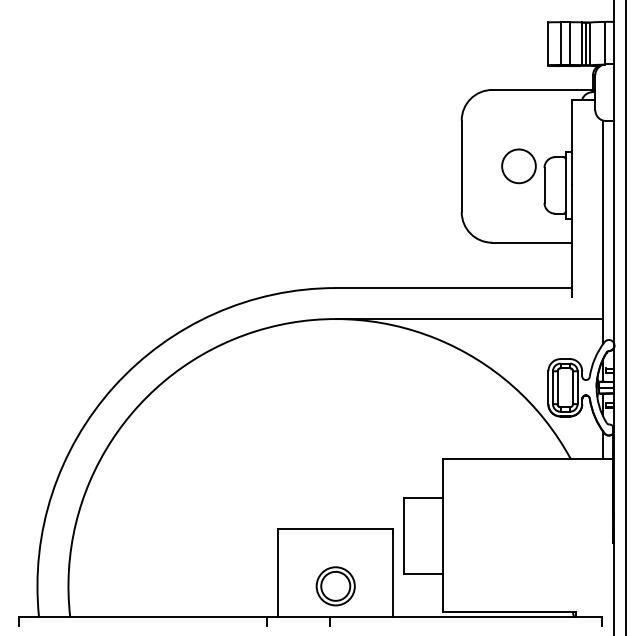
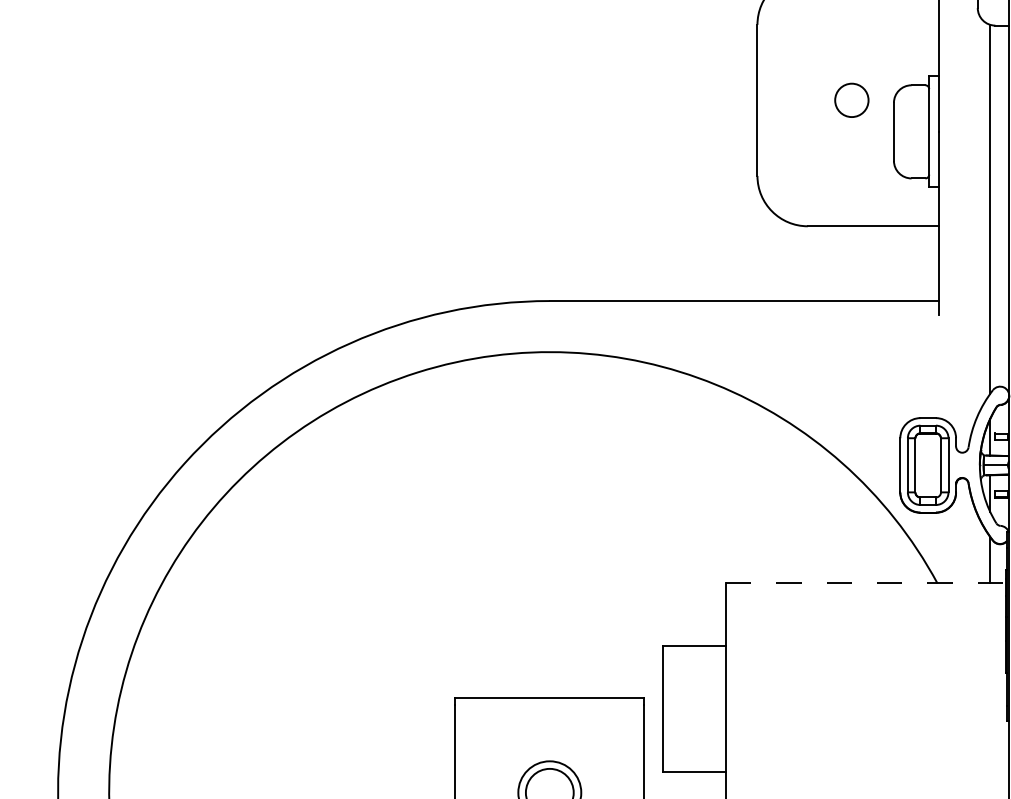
circle: (518, 166) -> (851, 100), size x0.6
line: (469, 319) -> (770, 352), removed
line: (527, 459) -> (865, 583), solid -> dashed

